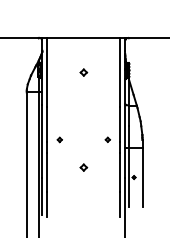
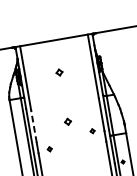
line: (47, 124) -> (34, 126), solid -> dashed
part: (59, 139) -> (49, 148), moved
part: (83, 167) -> (67, 121), moved

